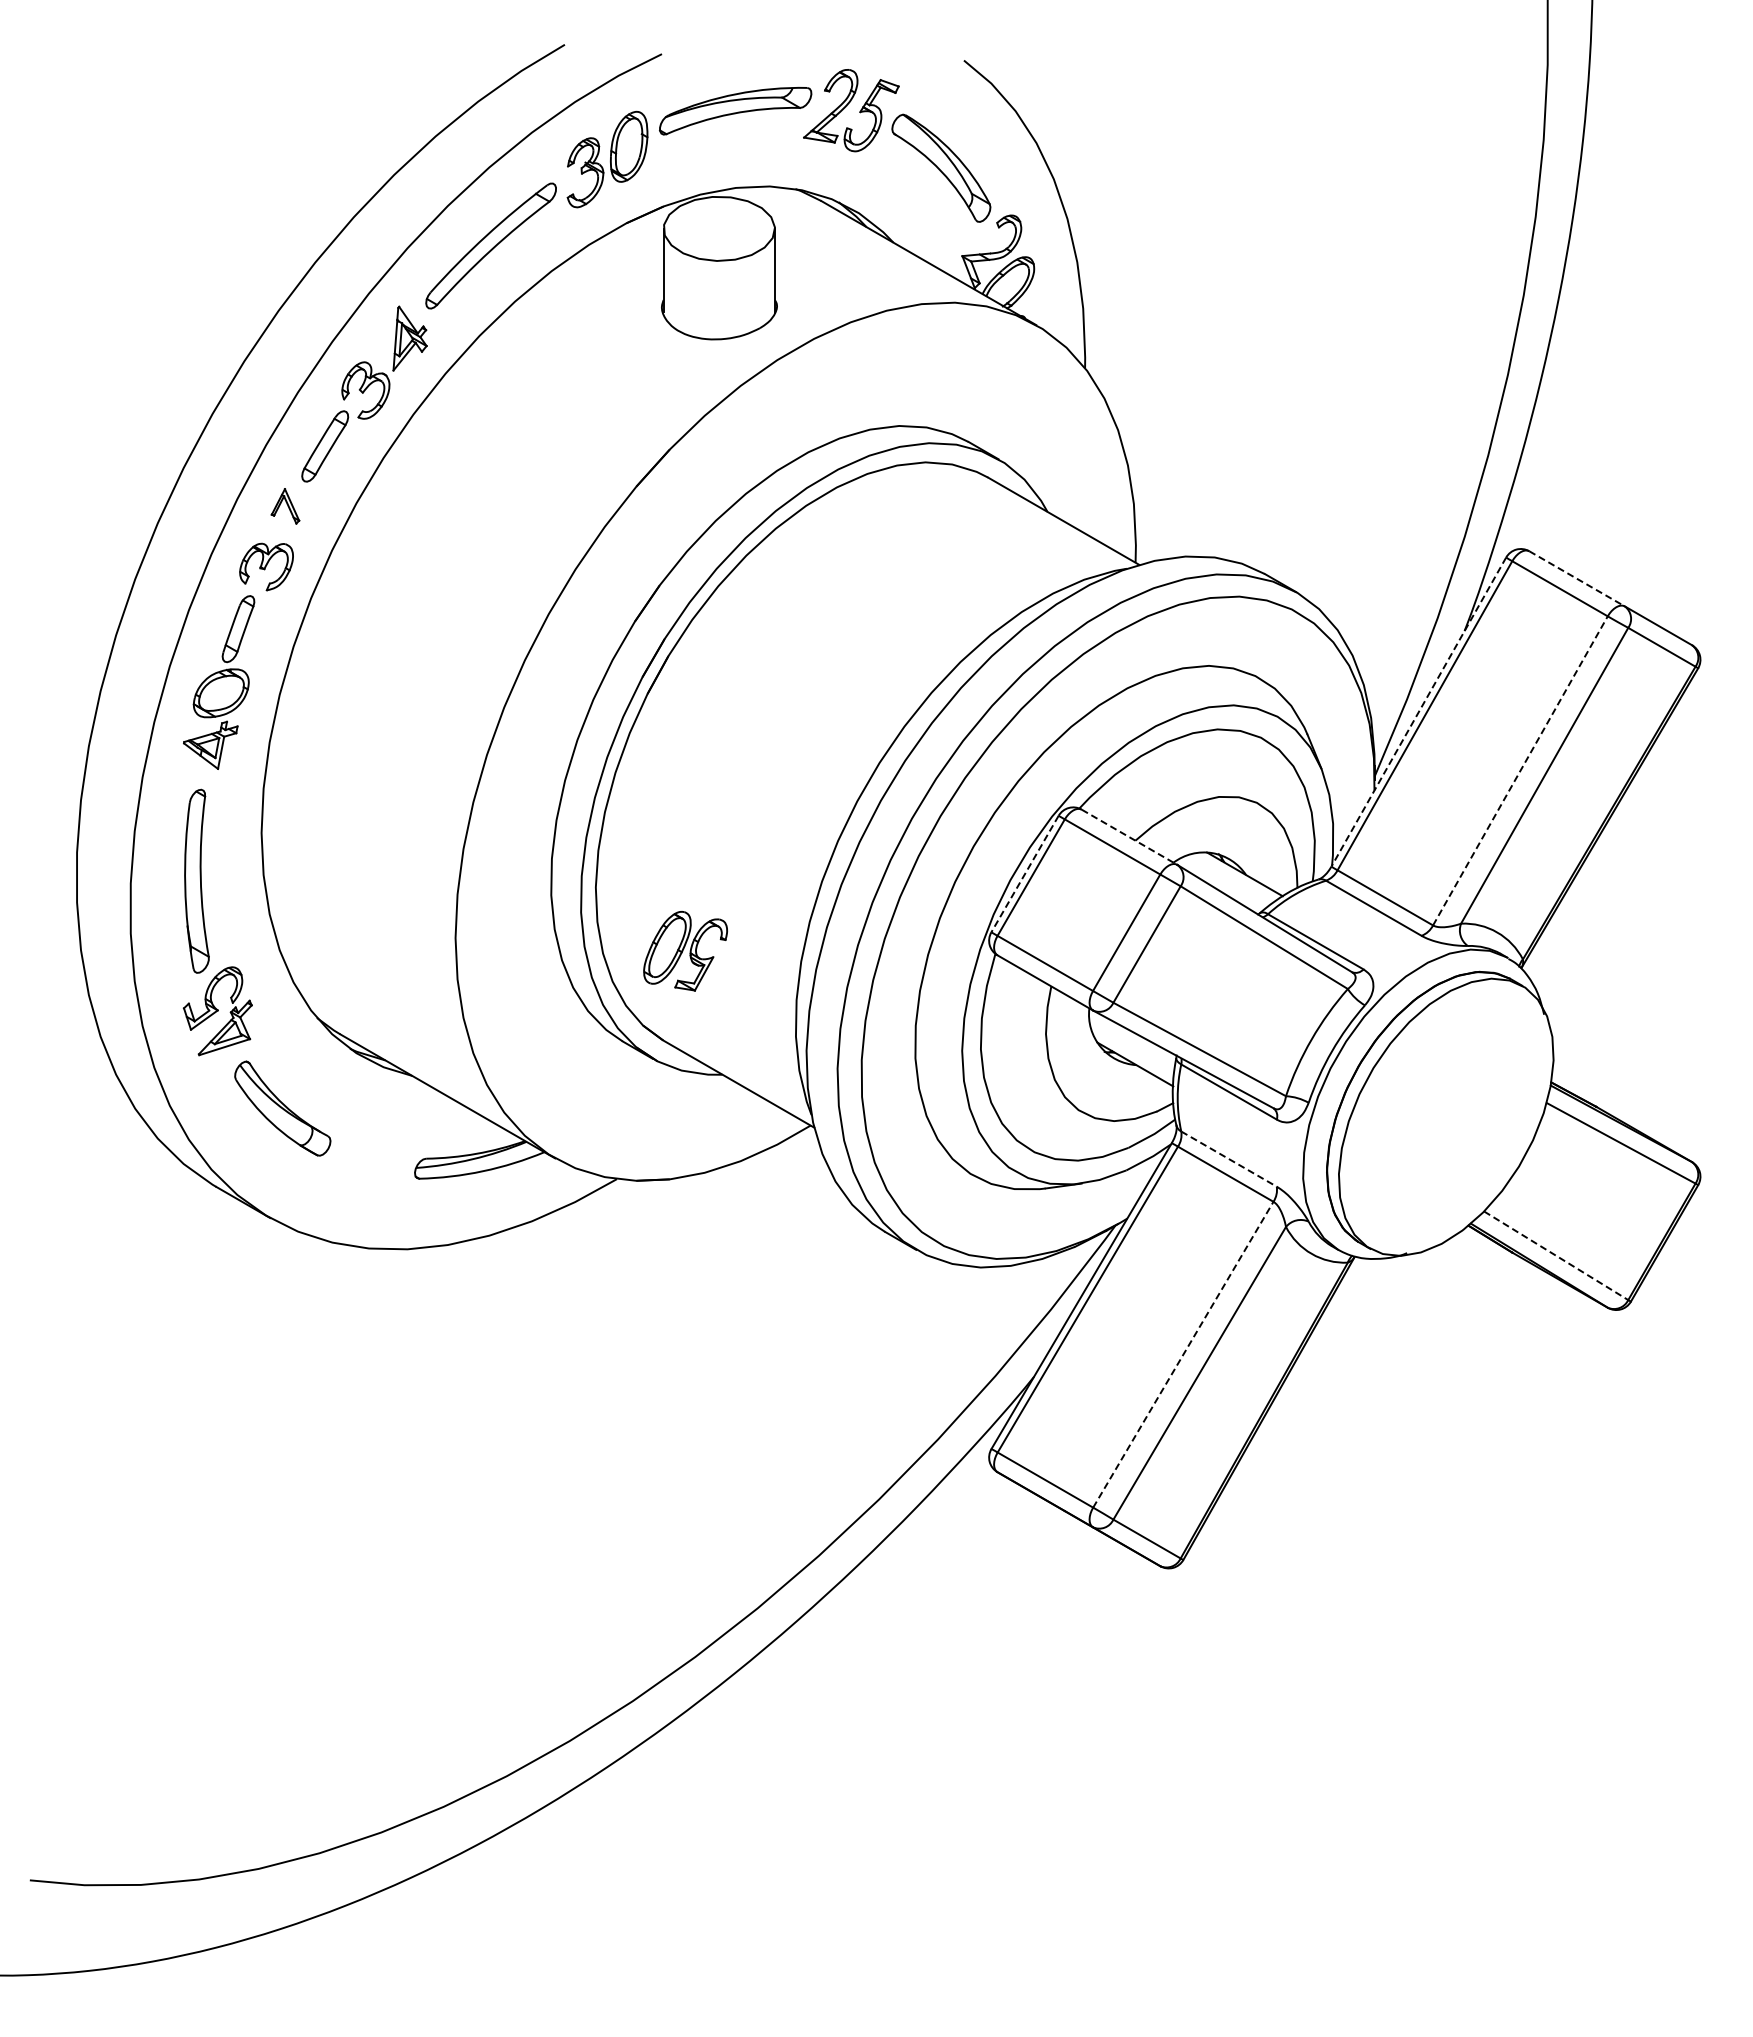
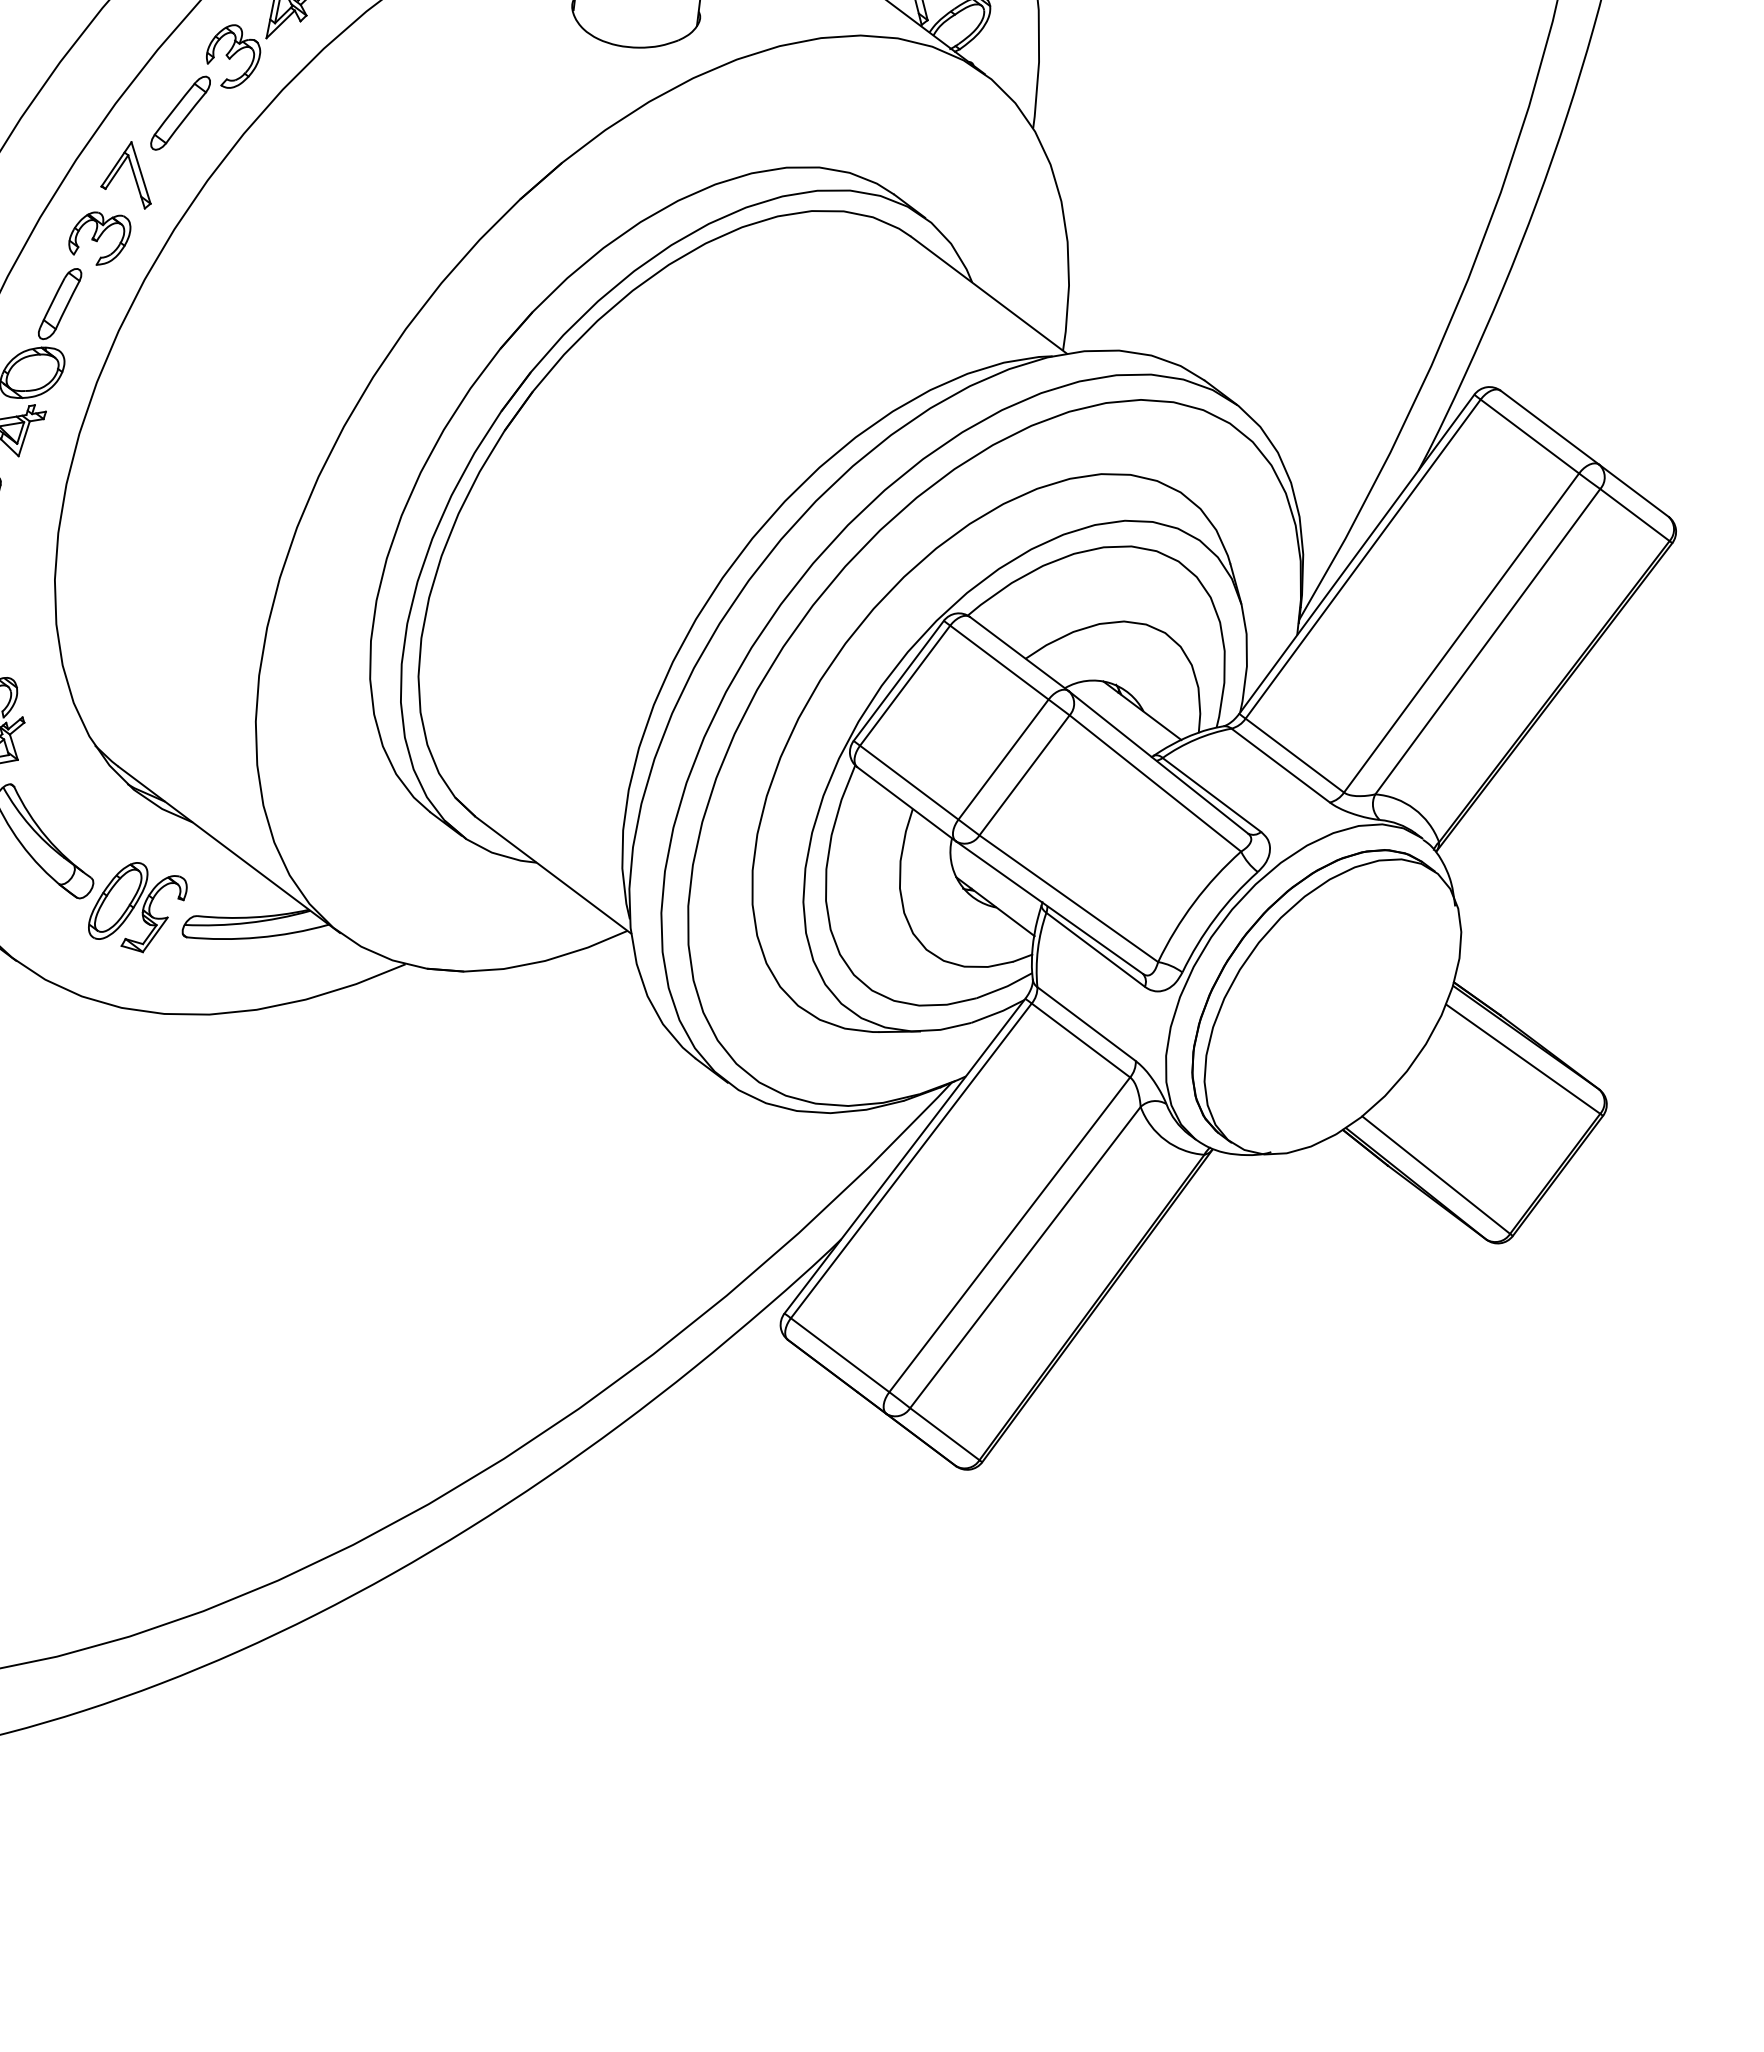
part: (285, 506) -> (128, 174), size x1.67
line: (1577, 579) -> (1550, 428), dashed -> solid
line: (1418, 712) -> (1356, 554), dashed -> solid
line: (1520, 770) -> (1461, 632), dashed -> solid
line: (1130, 837) -> (1020, 654), dashed -> solid
line: (1024, 874) -> (898, 681), dashed -> solid
part: (685, 951) -> (137, 907), moved
line: (1229, 1159) -> (1087, 1024), dashed -> solid
line: (1556, 1255) -> (1436, 1174), dashed -> solid
line: (1183, 1354) -> (1009, 1234), dashed -> solid

